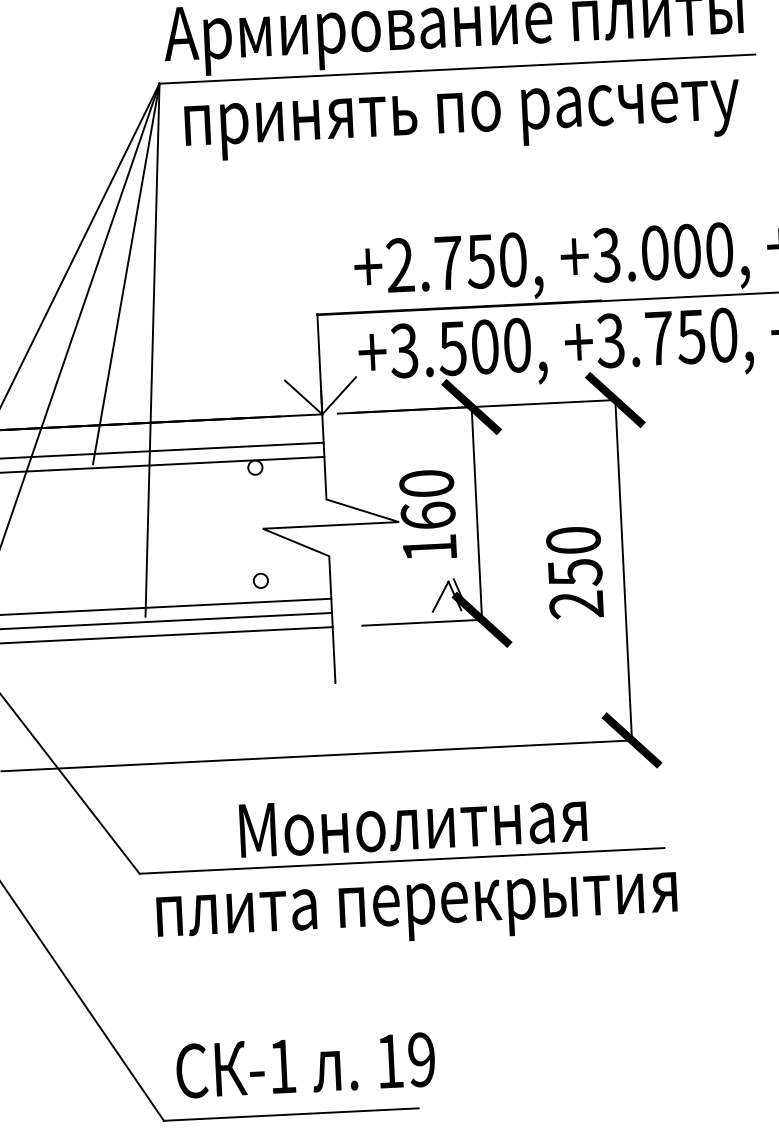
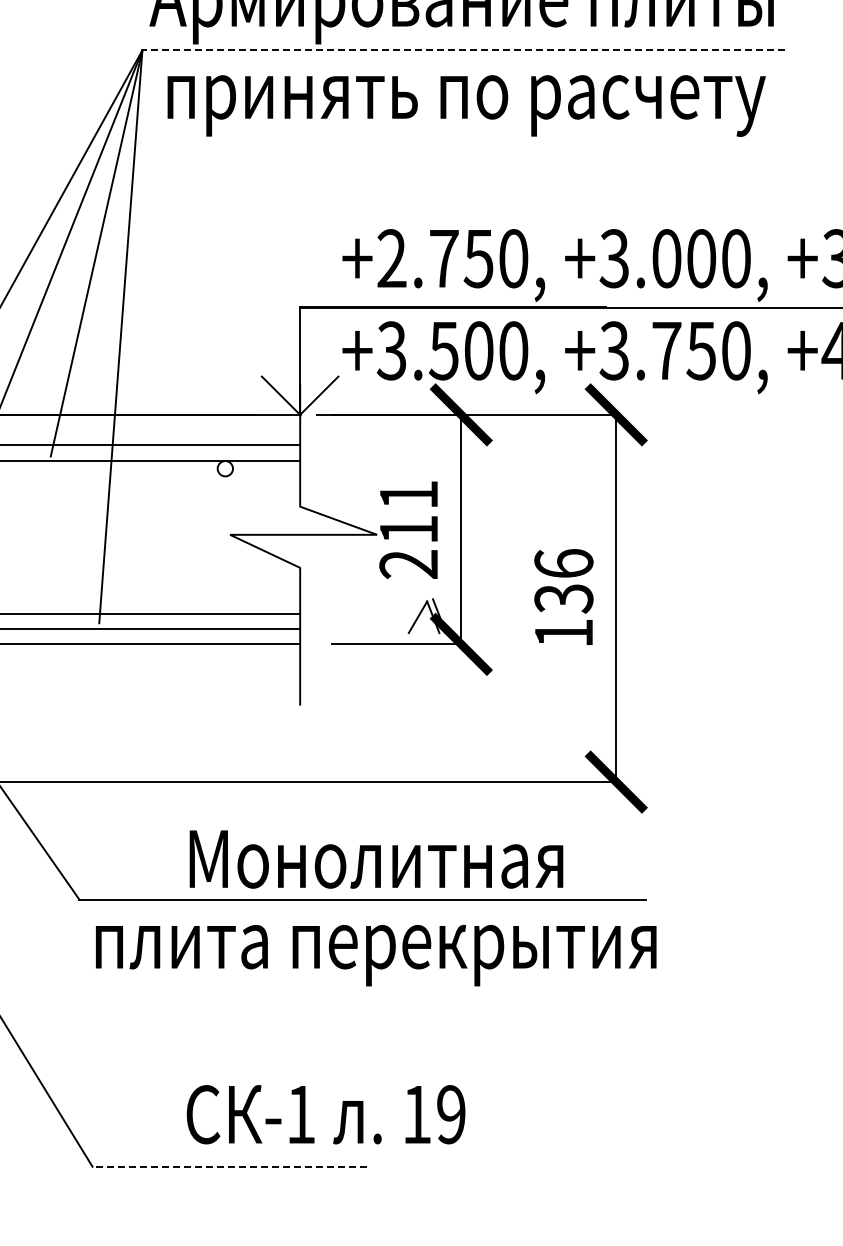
line: (457, 69) -> (463, 50), solid -> dashed
text: (427, 515) -> (408, 529), 160 -> 211
text: (574, 572) -> (563, 598), 250 -> 136
circle: (260, 580) -> (224, 590), removed
text: (305, 1065) -> (325, 1114), moved
line: (290, 1114) -> (229, 1166), solid -> dashed

